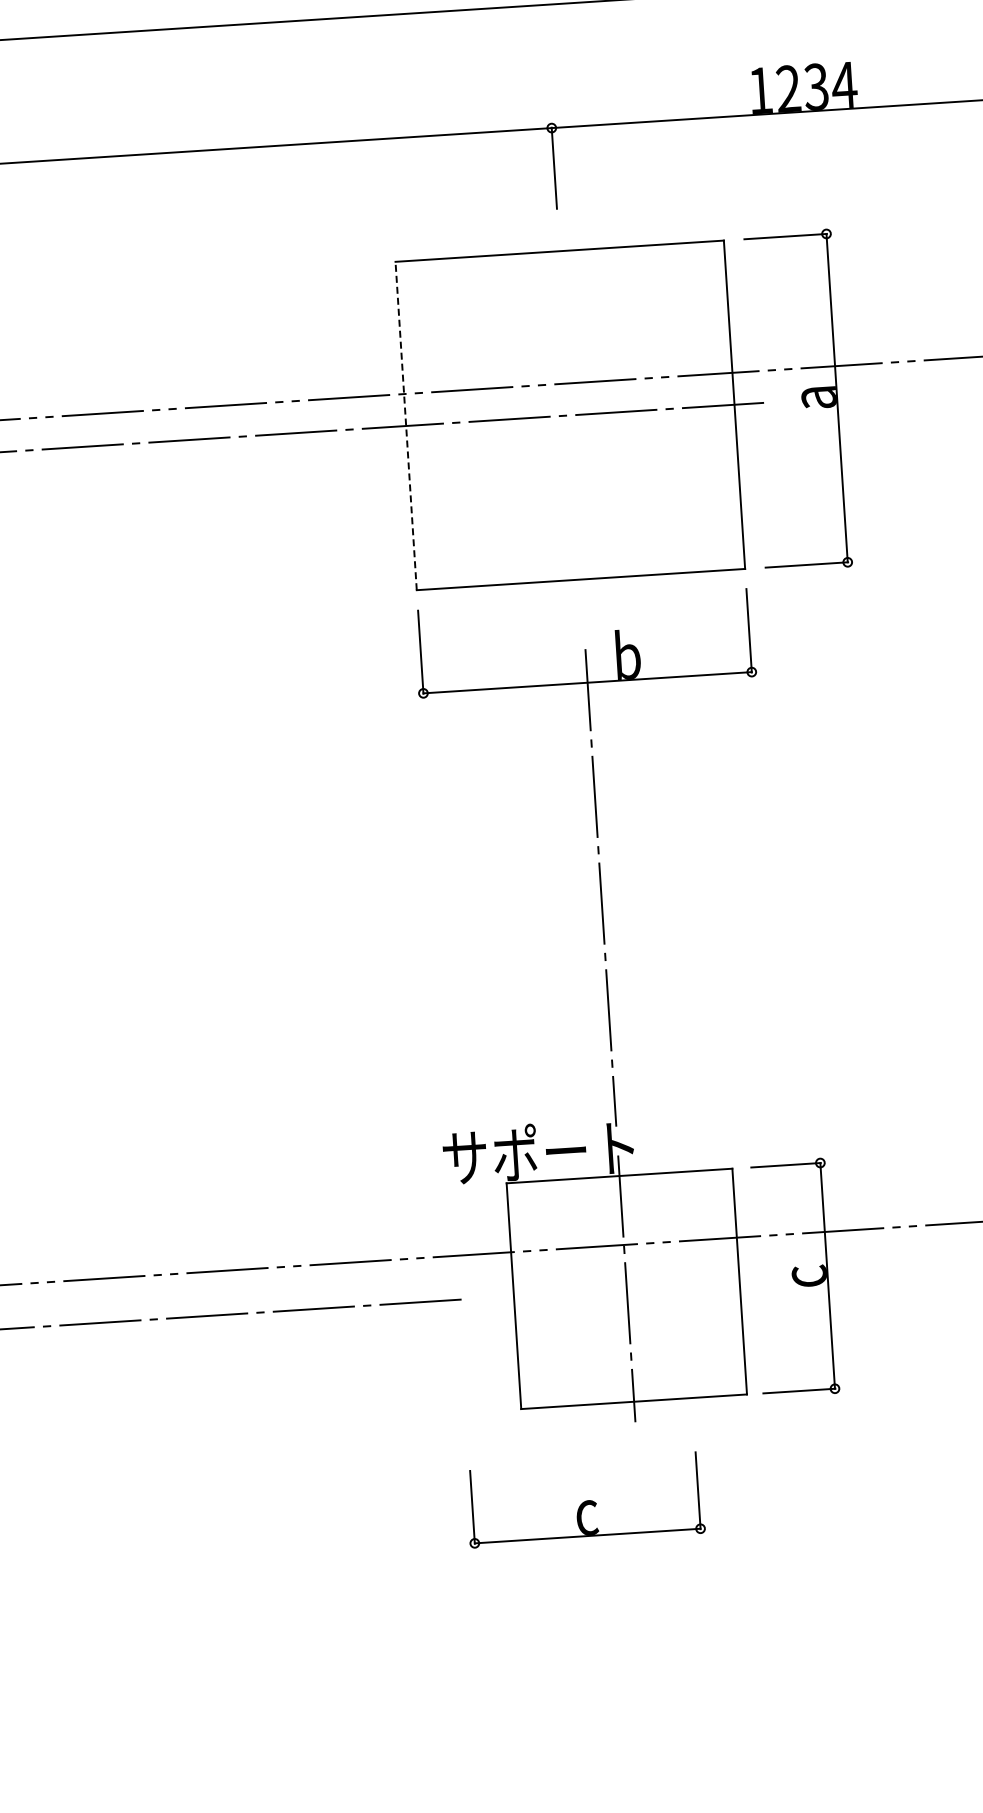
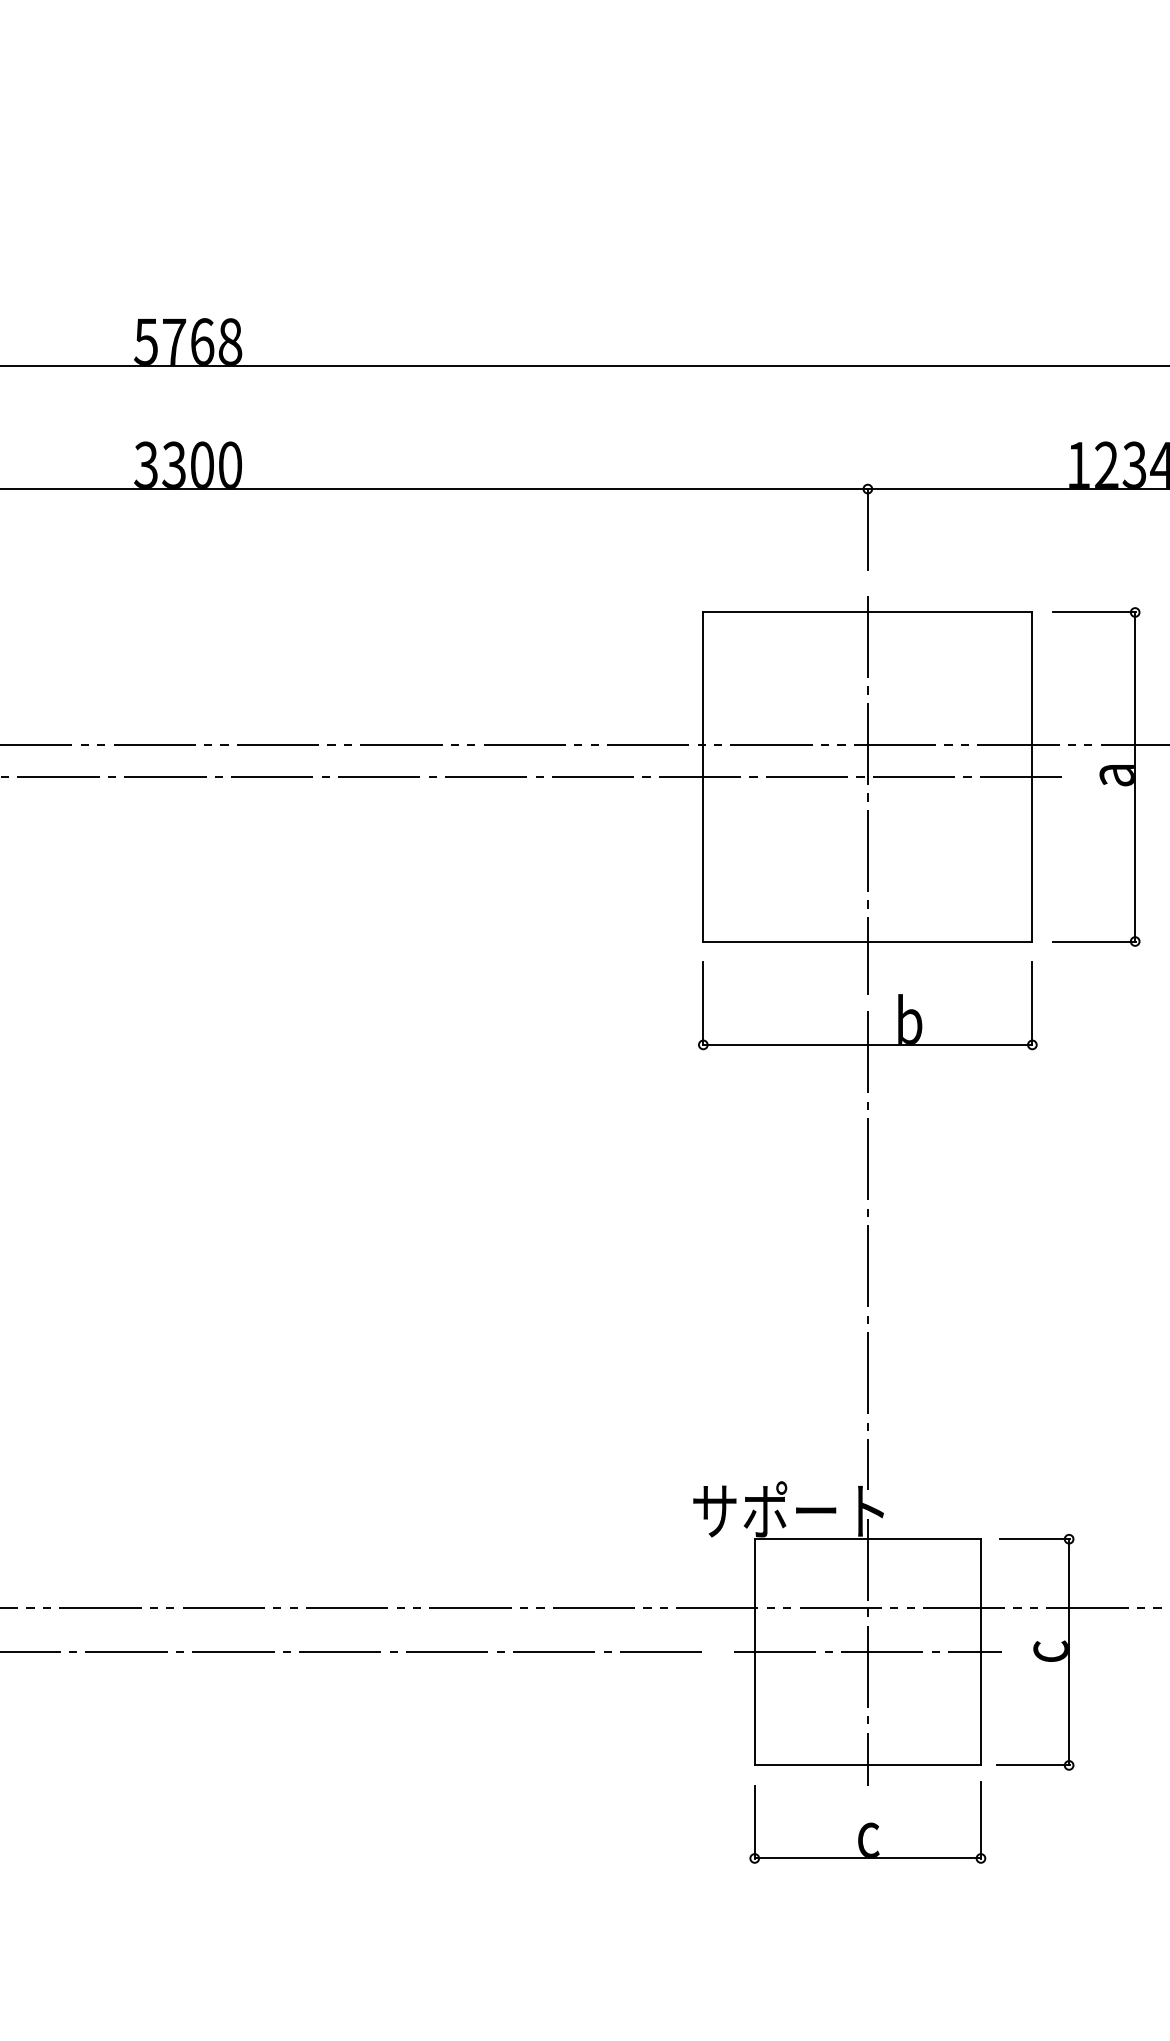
line: (406, 426) -> (703, 777), dashed -> solid
line: (571, 433) -> (867, 795), added
line: (626, 1289) -> (867, 1652), added
part: (585, 1500) -> (867, 1822), moved

